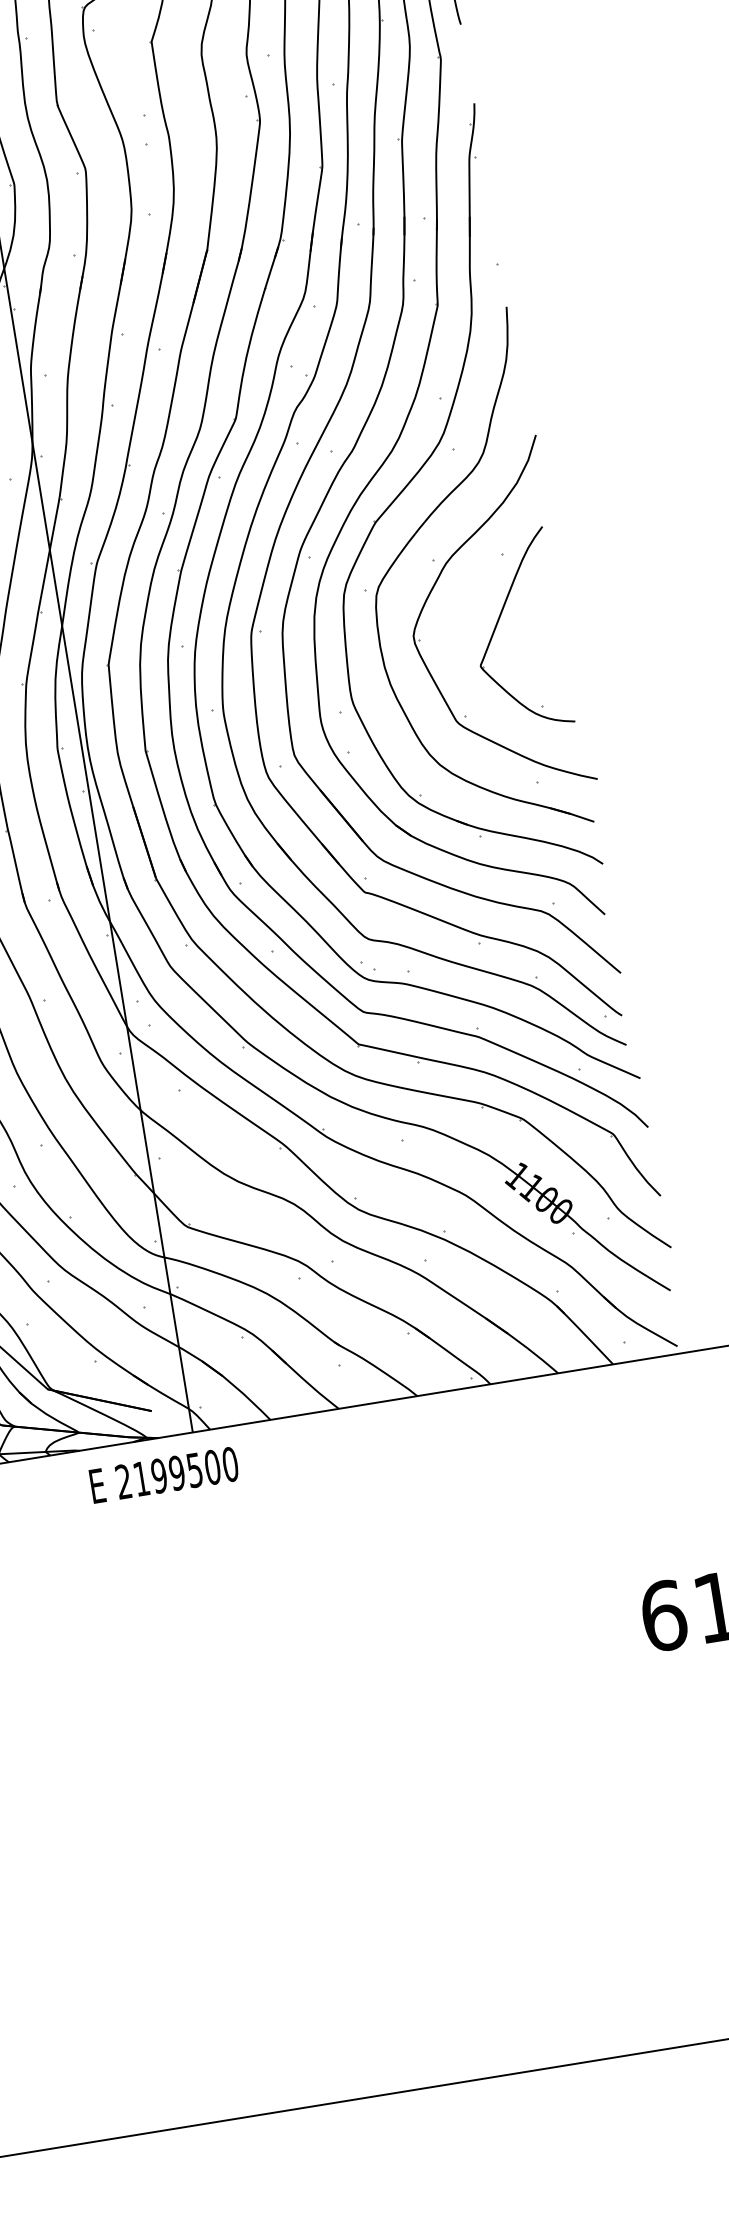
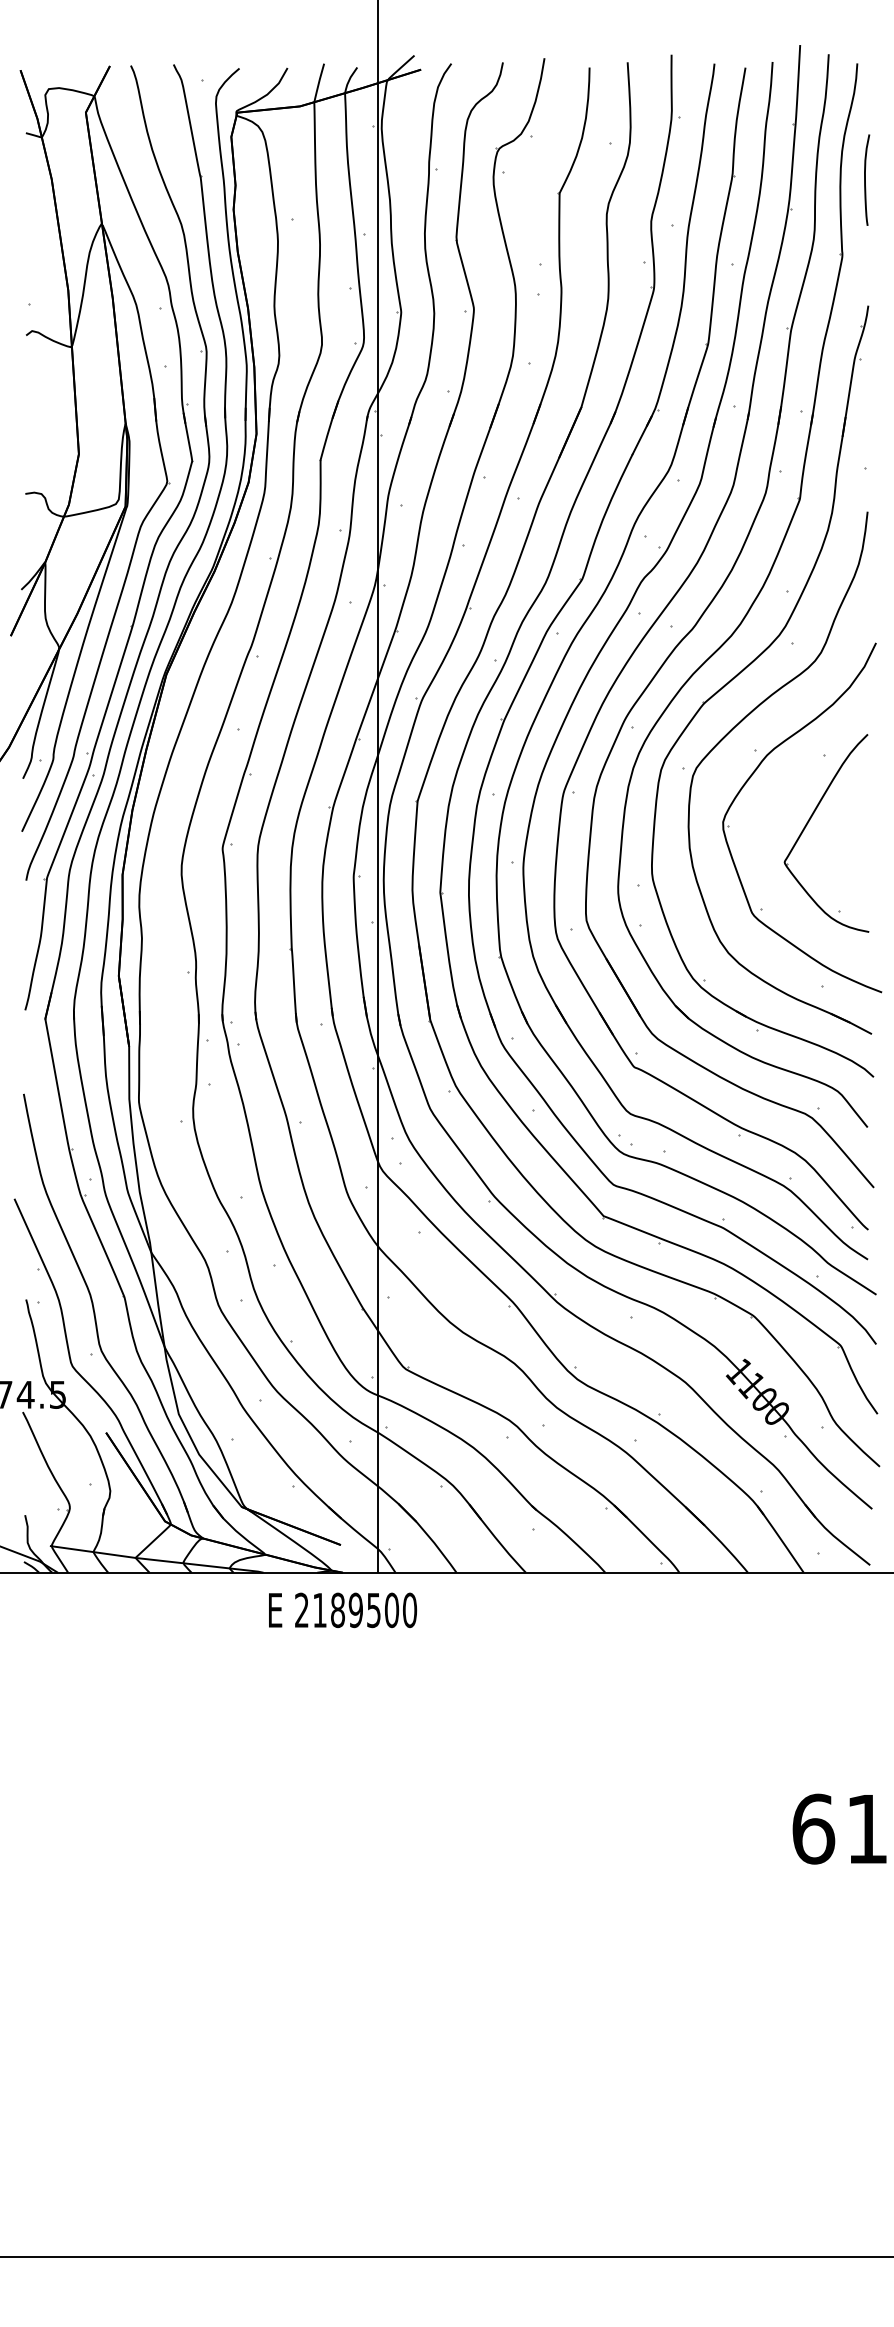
text: (158, 1476) -> (337, 1610), 2199500 -> 2189500

